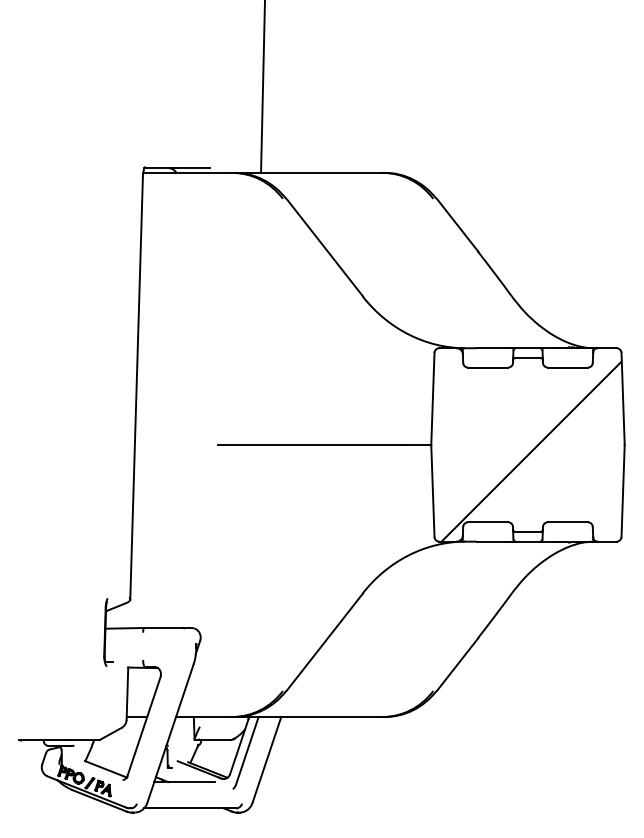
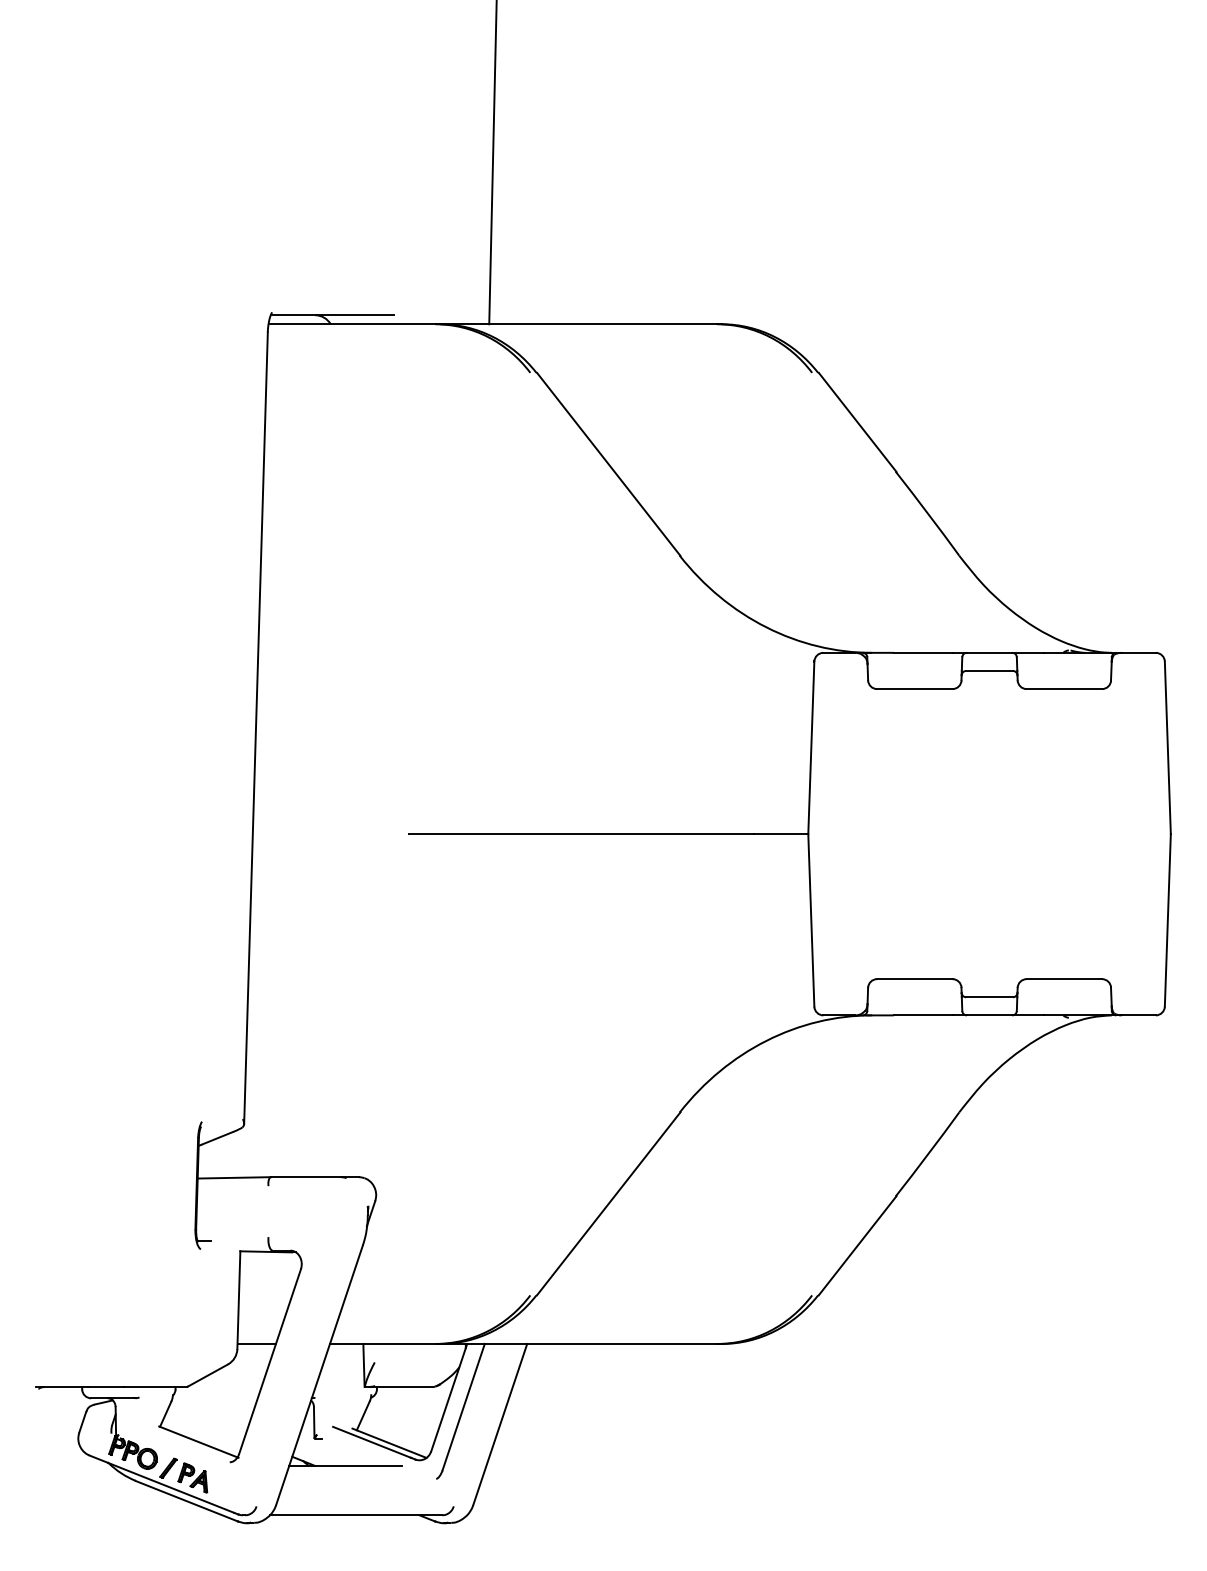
hatch: (531, 451) -> (996, 846), removed

